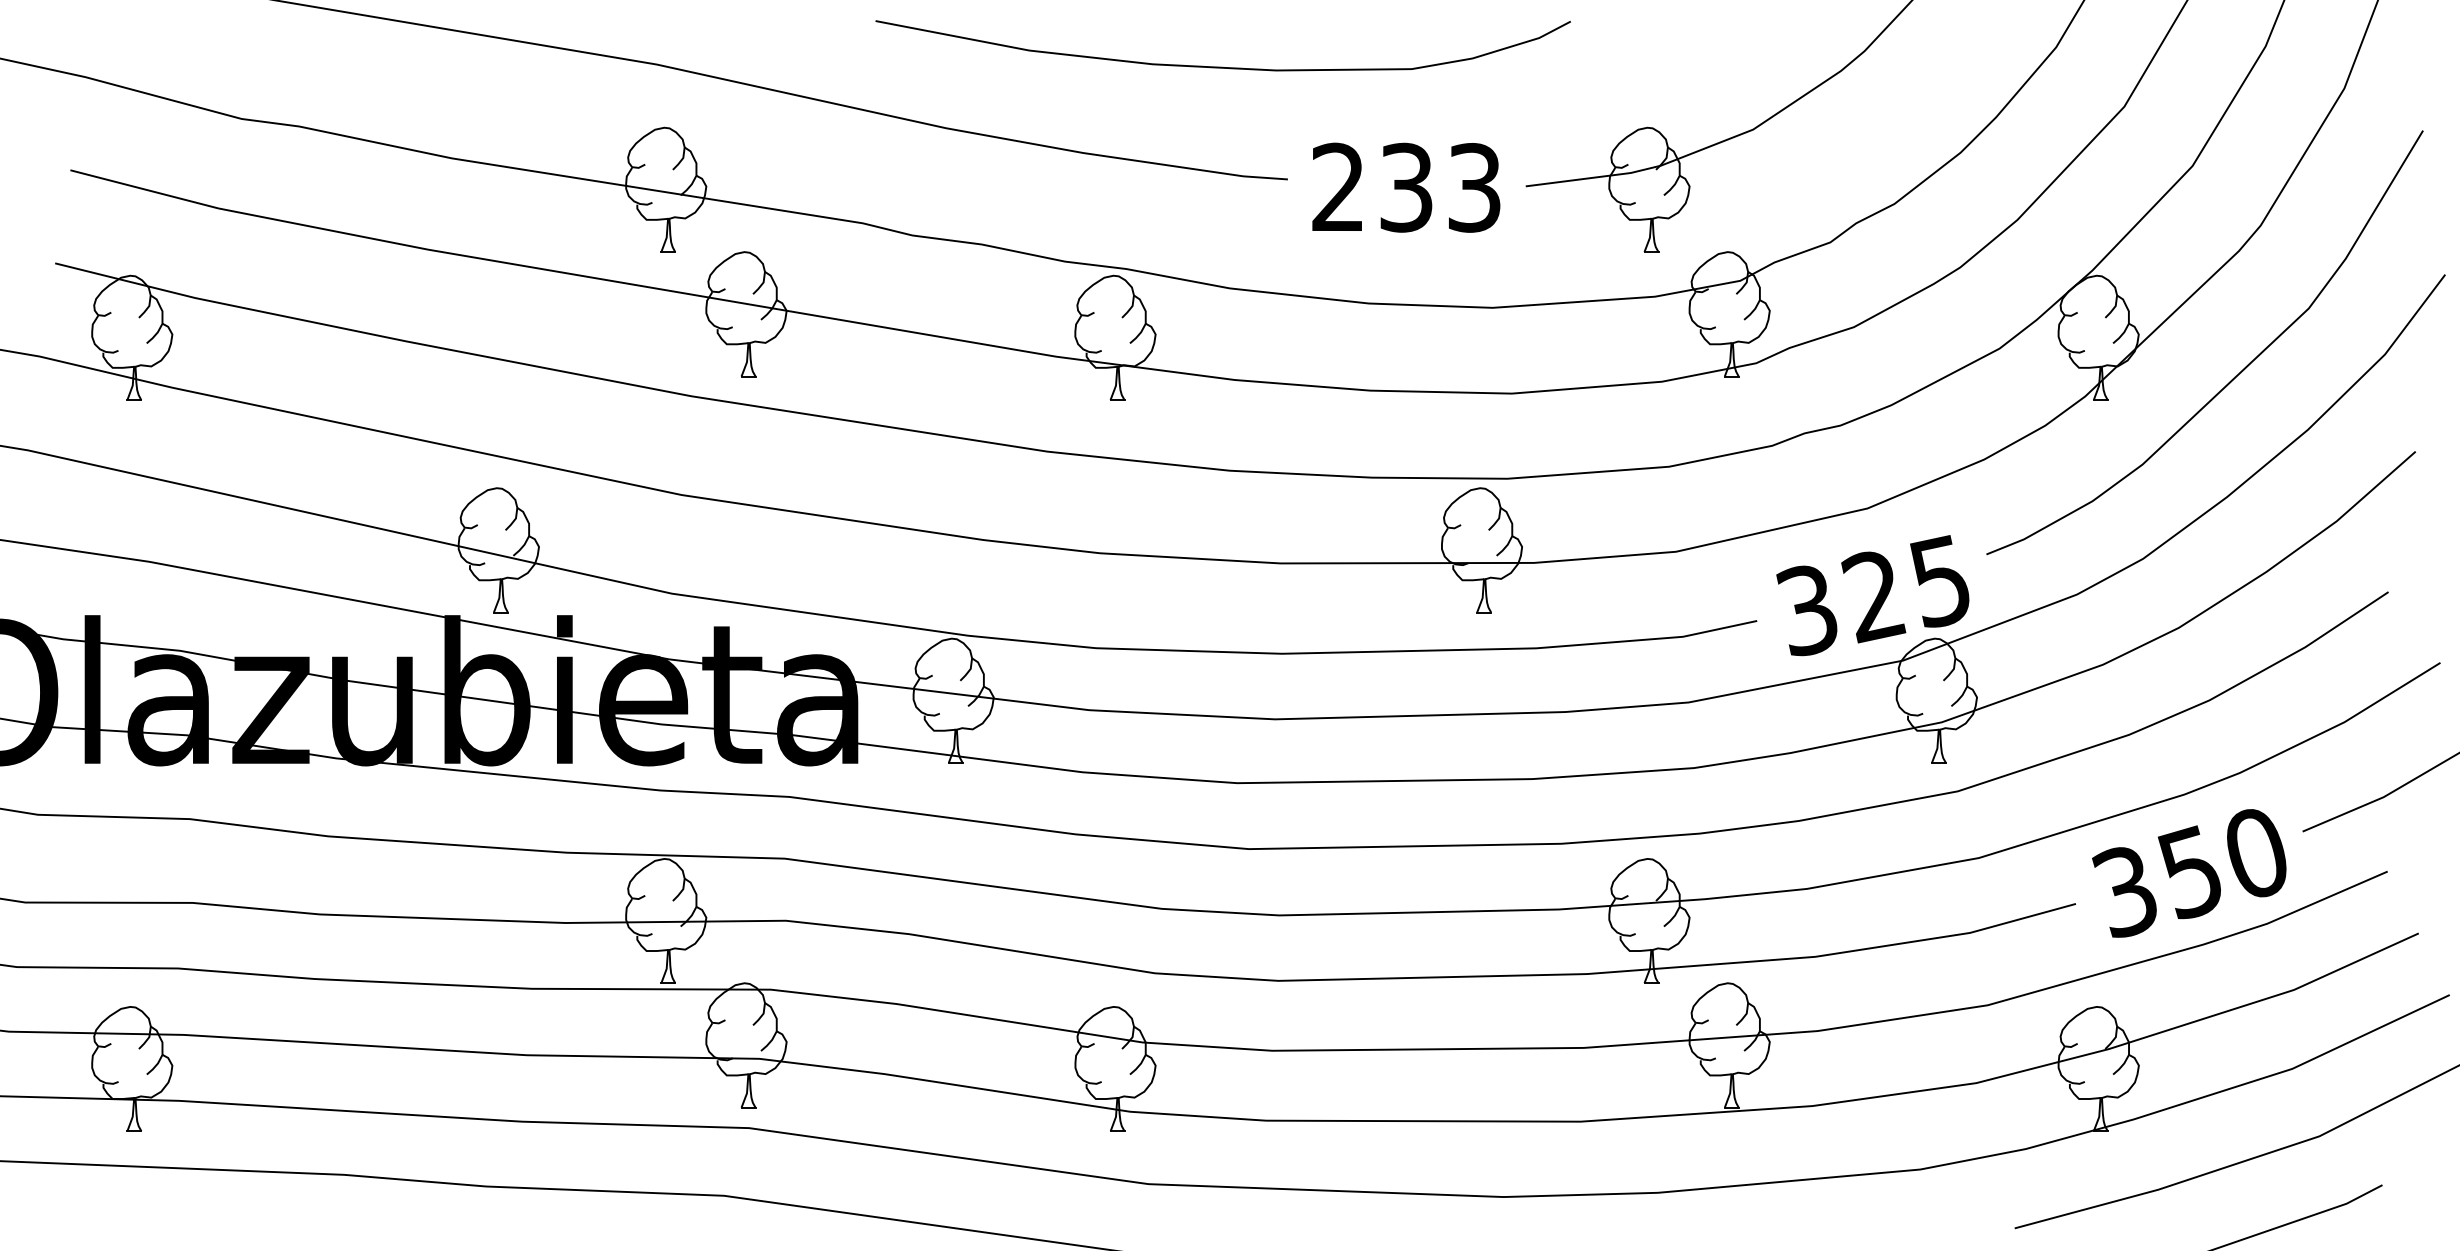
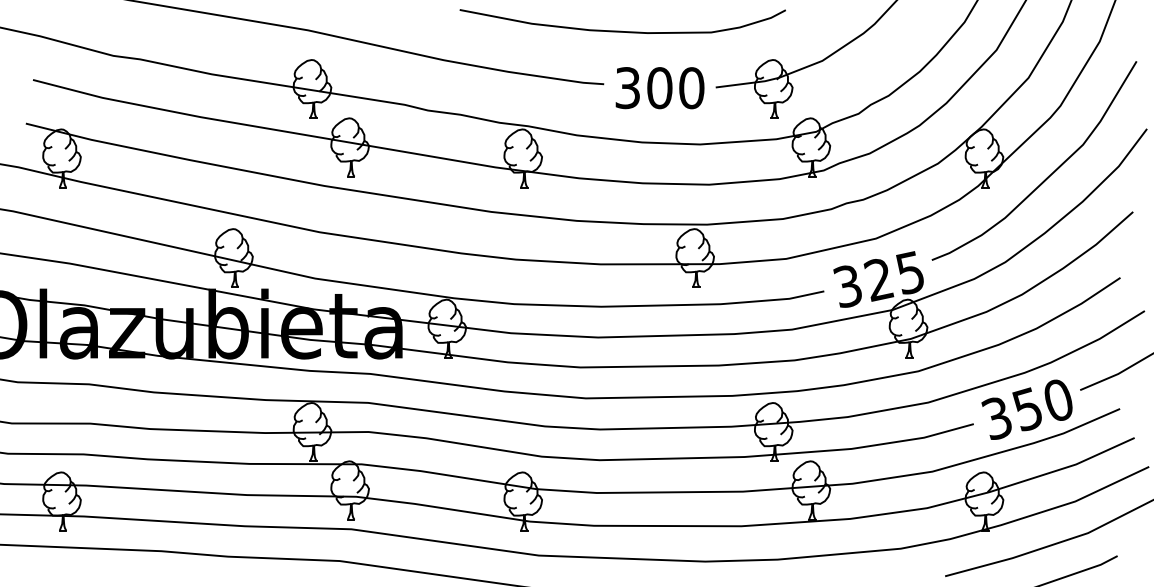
curve: (1220, 64) -> (621, 30), moved
text: (1405, 188) -> (659, 88), 233 -> 300

